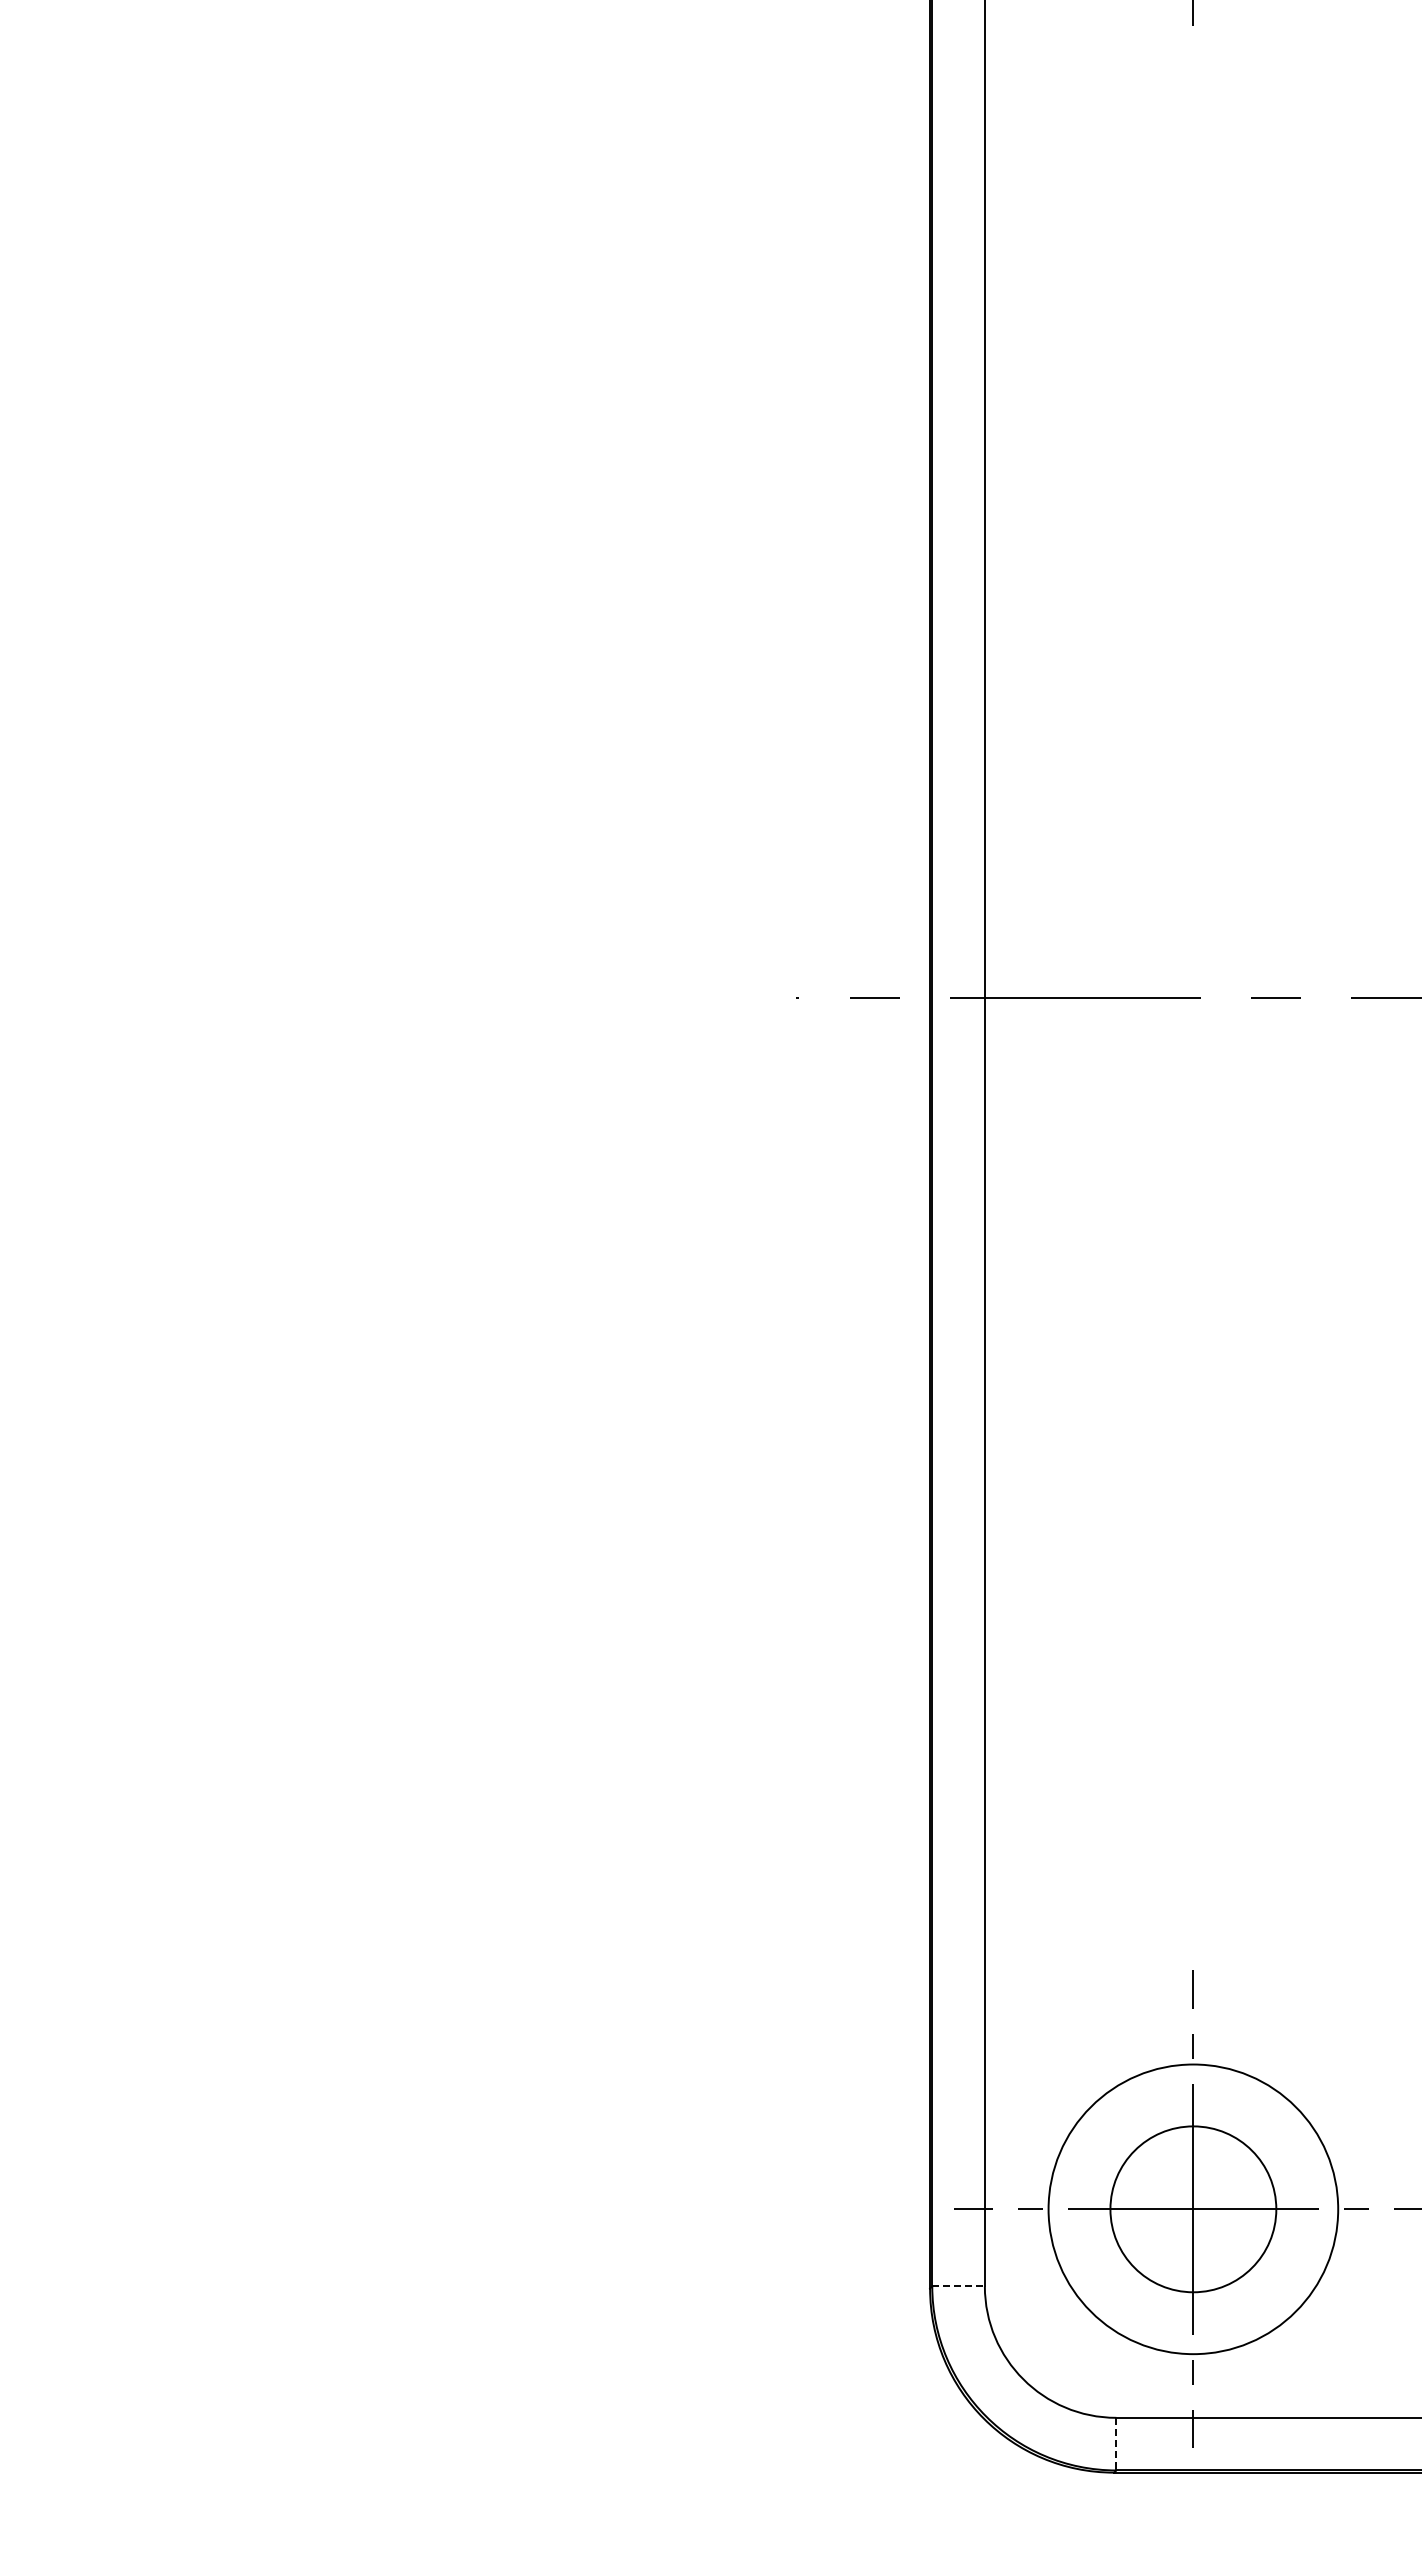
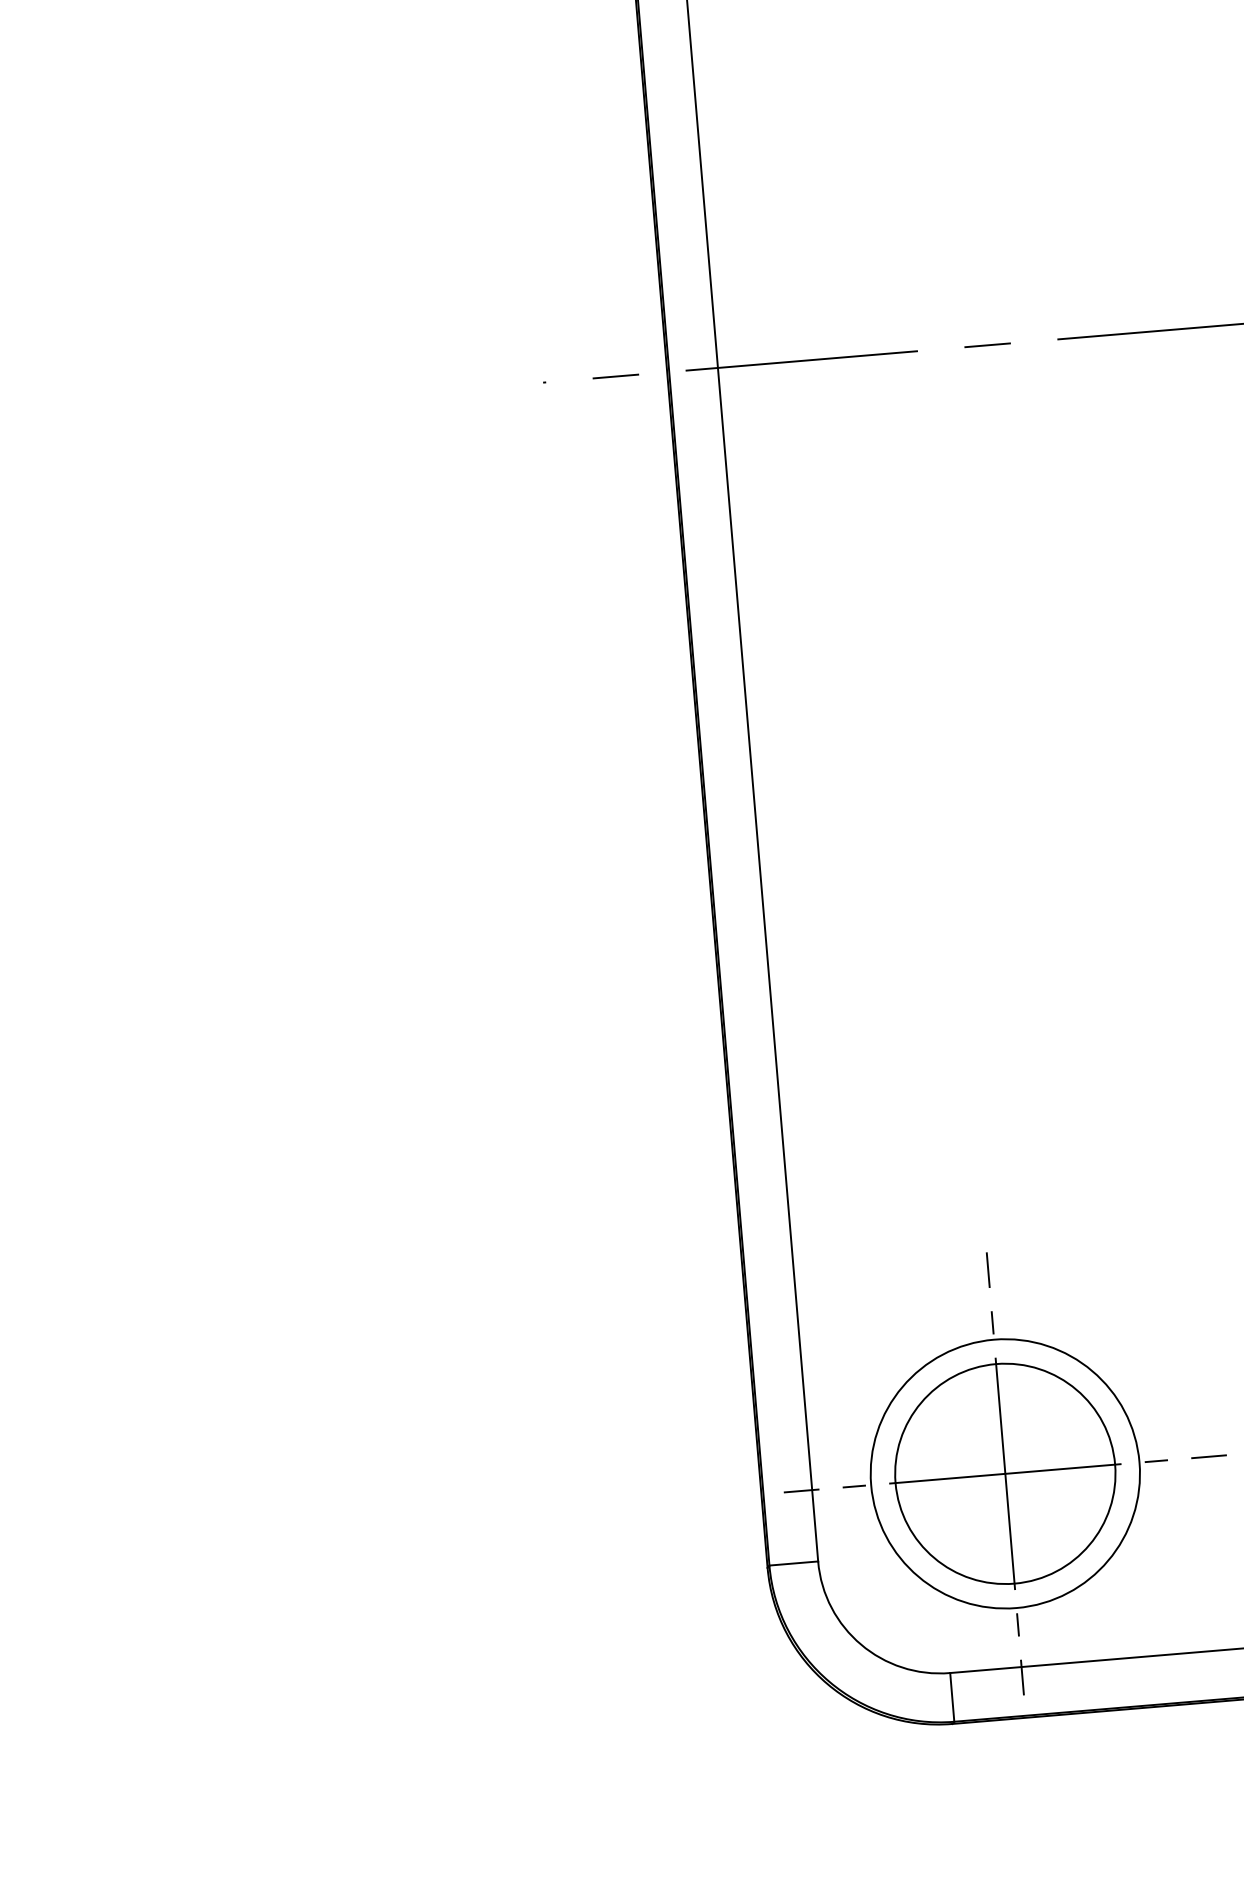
circle: (1192, 2208) -> (1004, 1473), size x1.43
line: (959, 2286) -> (794, 1563), dashed -> solid
line: (1116, 2444) -> (952, 1697), dashed -> solid

